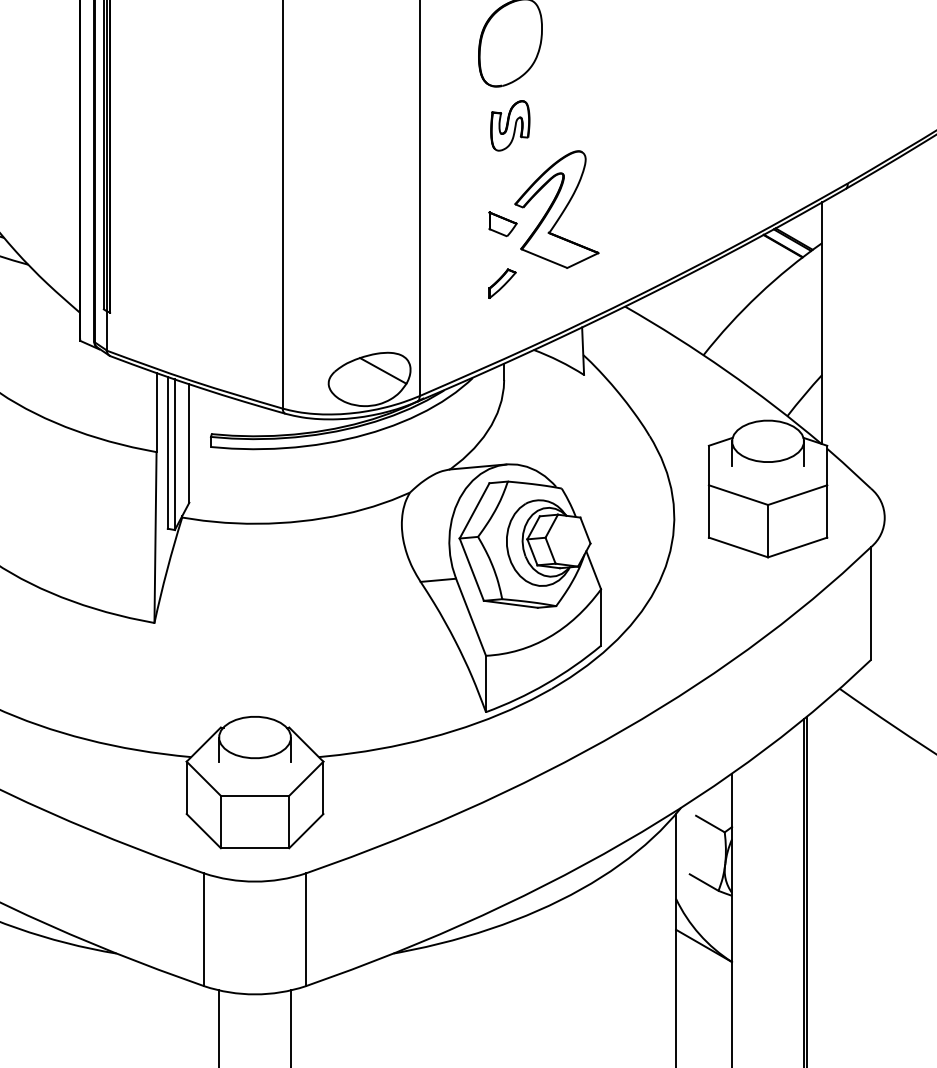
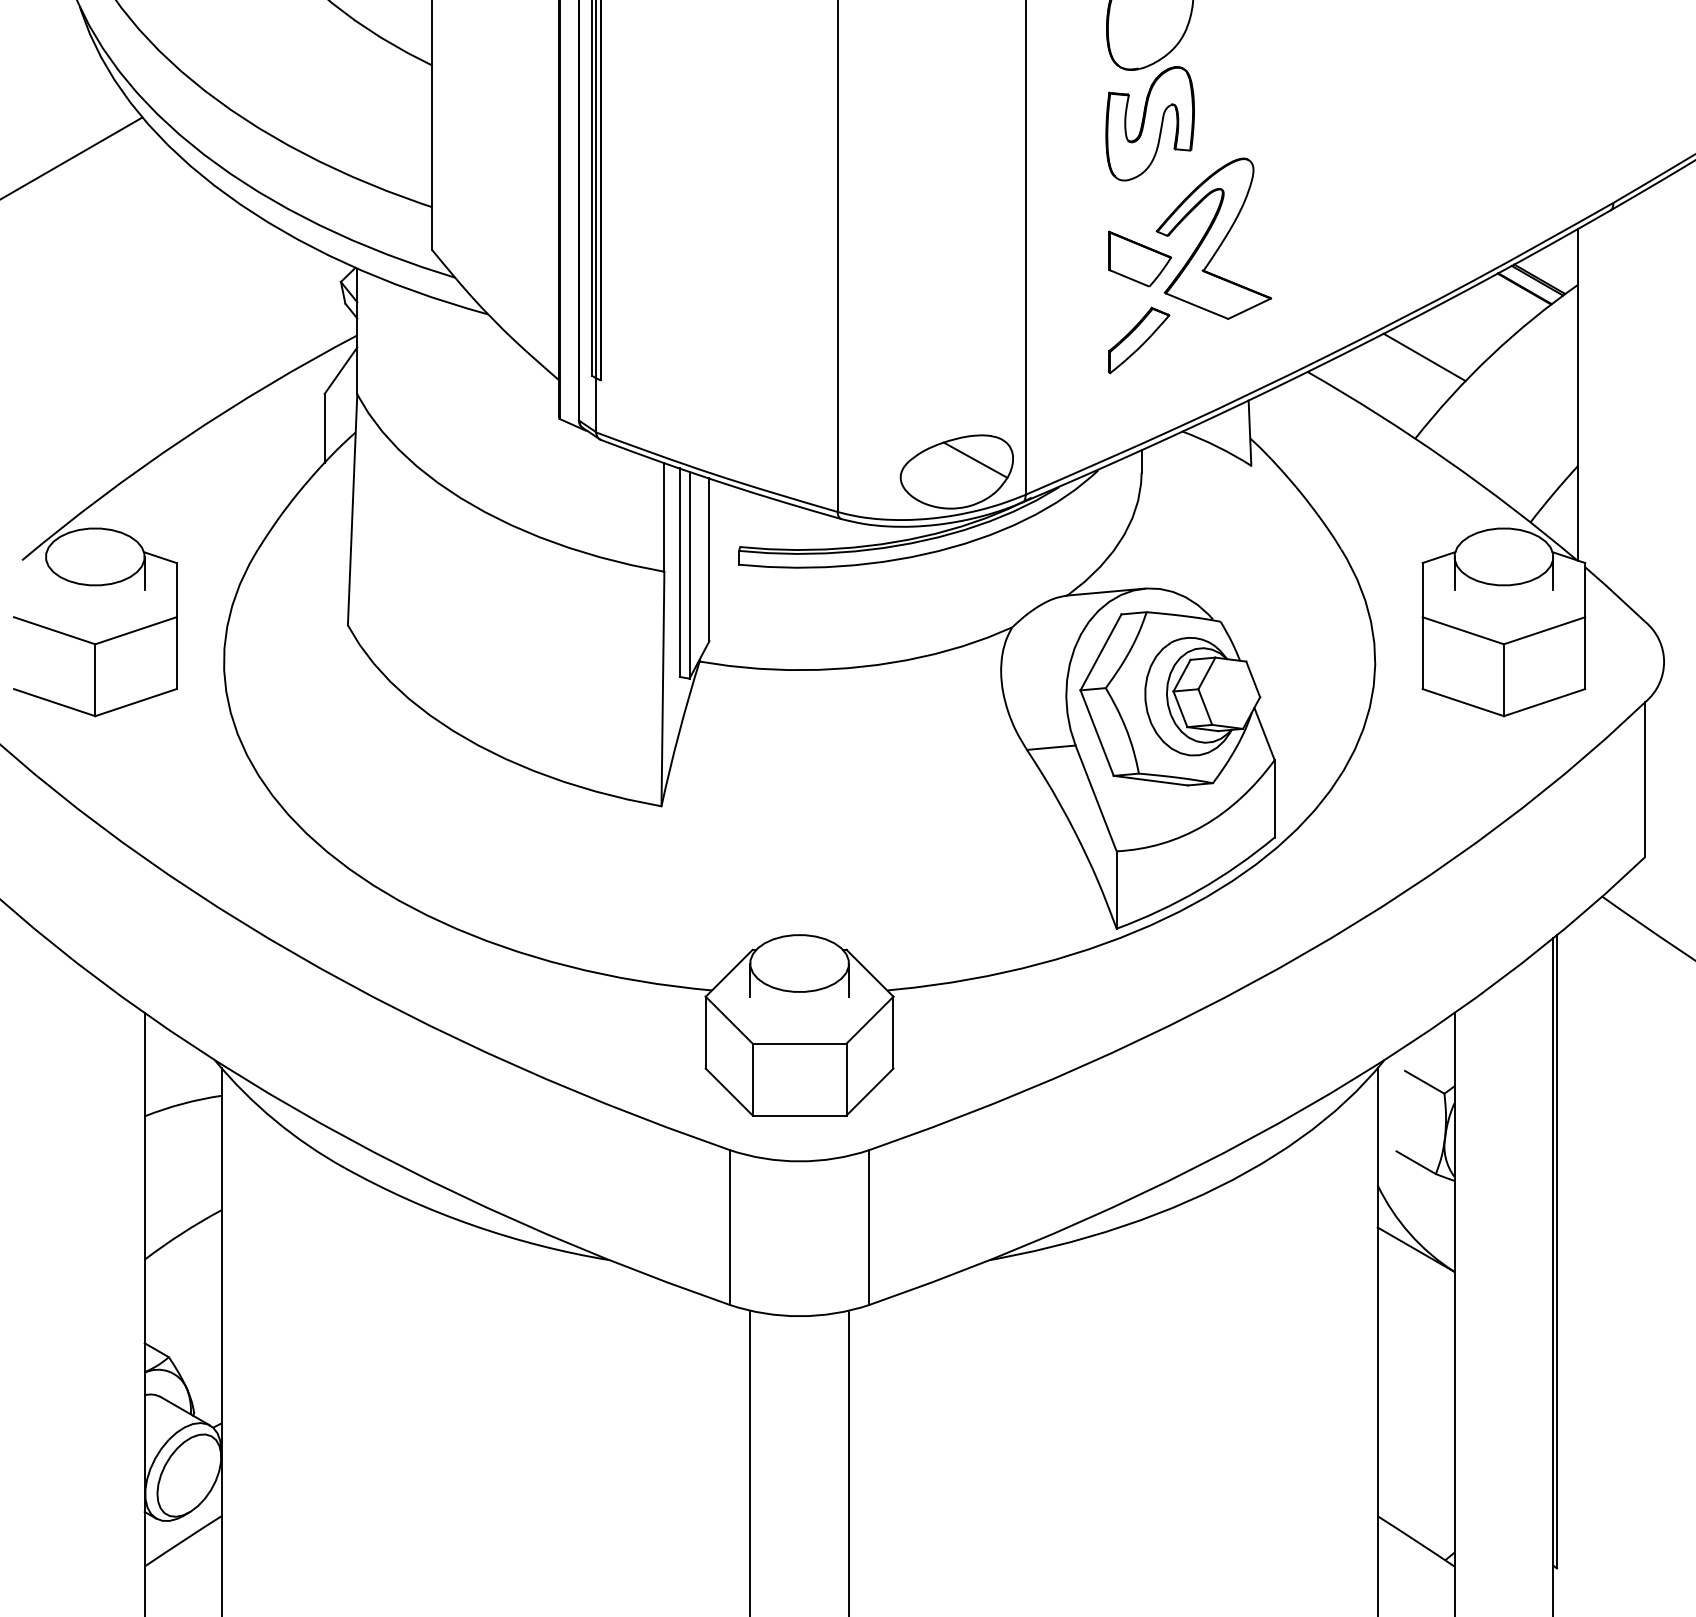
part: (509, 125) -> (1149, 123), size x1.67
part: (502, 223) -> (1139, 258), size x1.67
part: (502, 283) -> (1139, 340), size x1.67
line: (710, 296) -> (1424, 357), added

